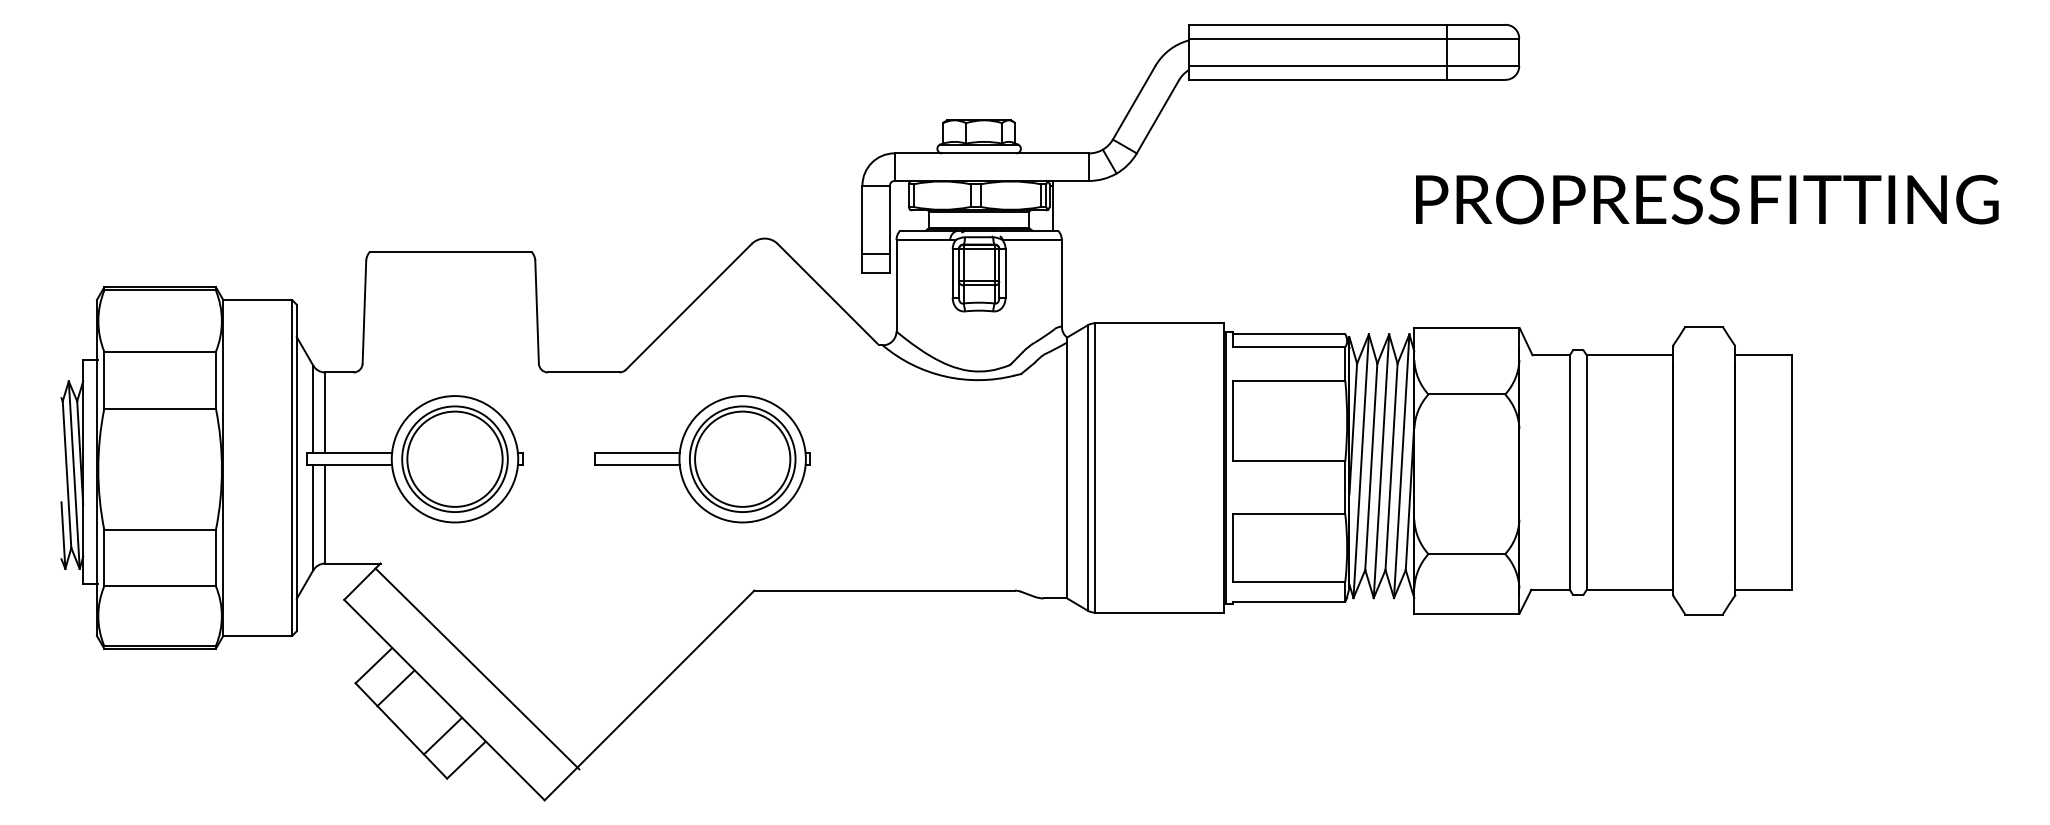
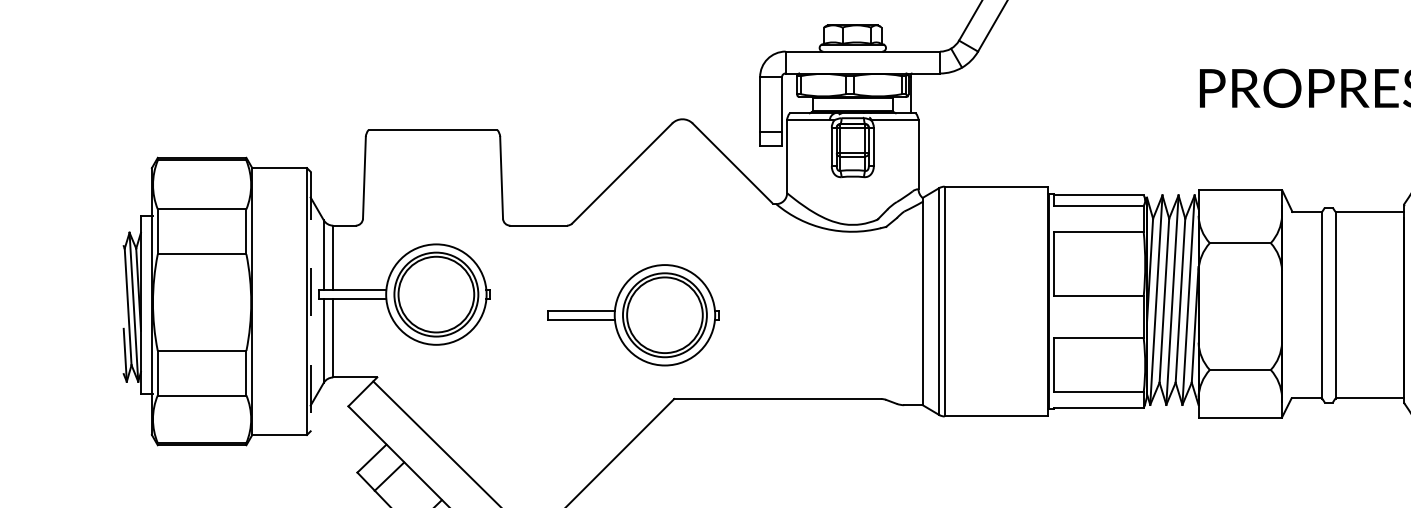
part: (702, 459) -> (633, 315), moved
line: (296, 468) -> (310, 301), solid -> dashed

